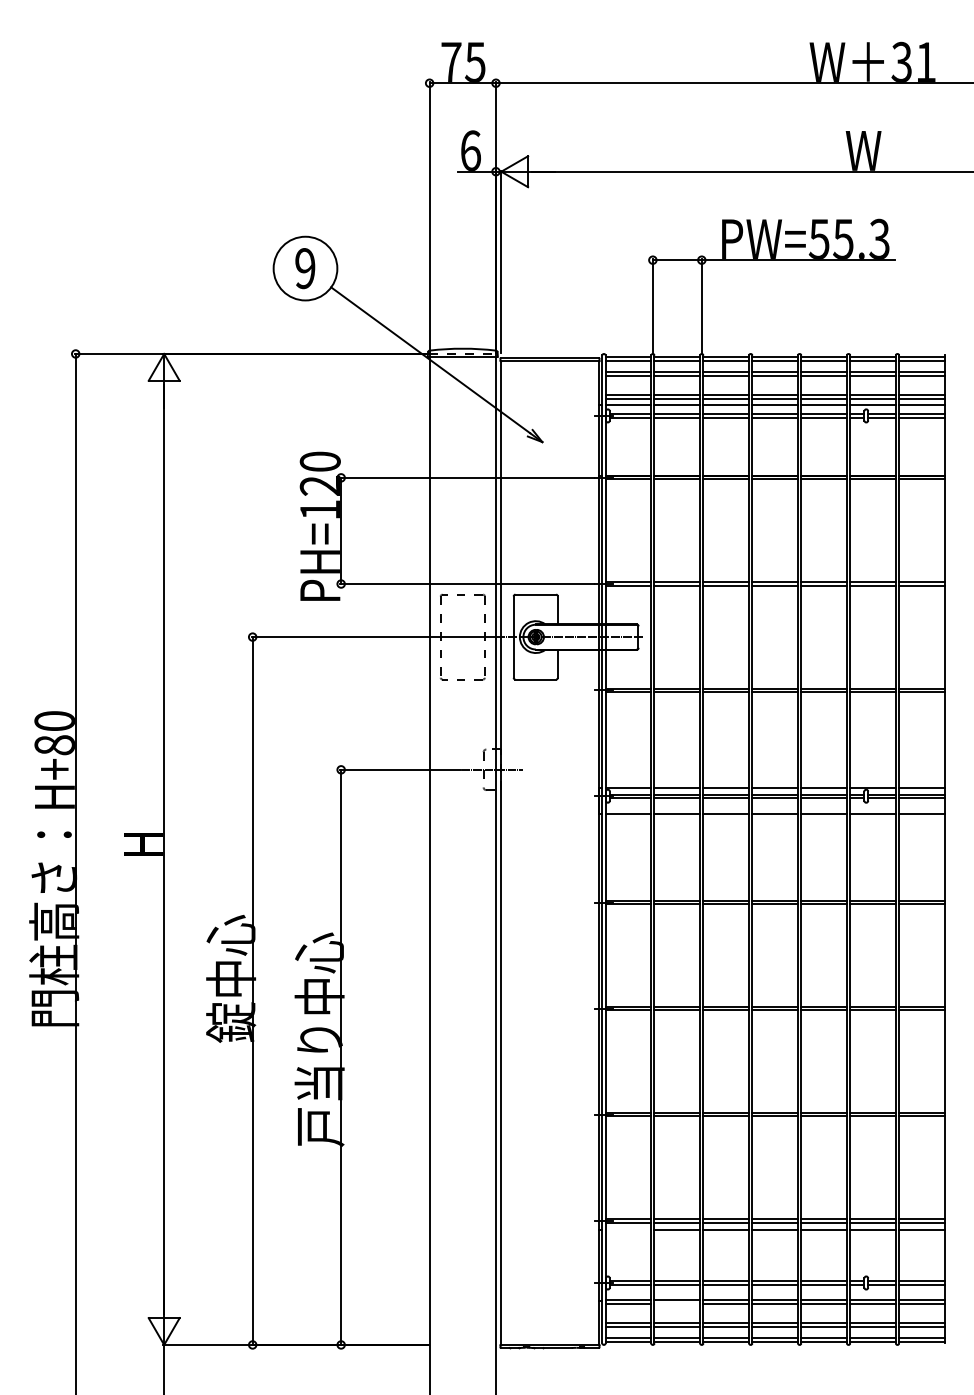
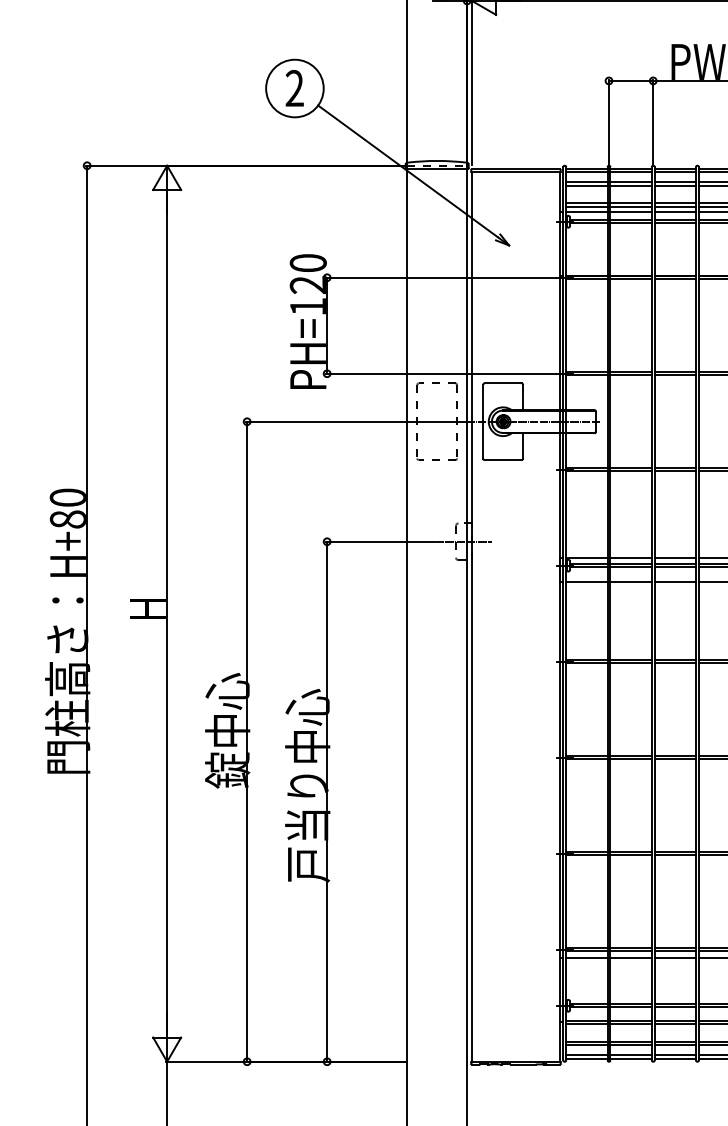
text: (305, 268) -> (294, 88), 9 -> 2
line: (628, 1229) -> (586, 957), added
line: (677, 1303) -> (631, 1024), added

